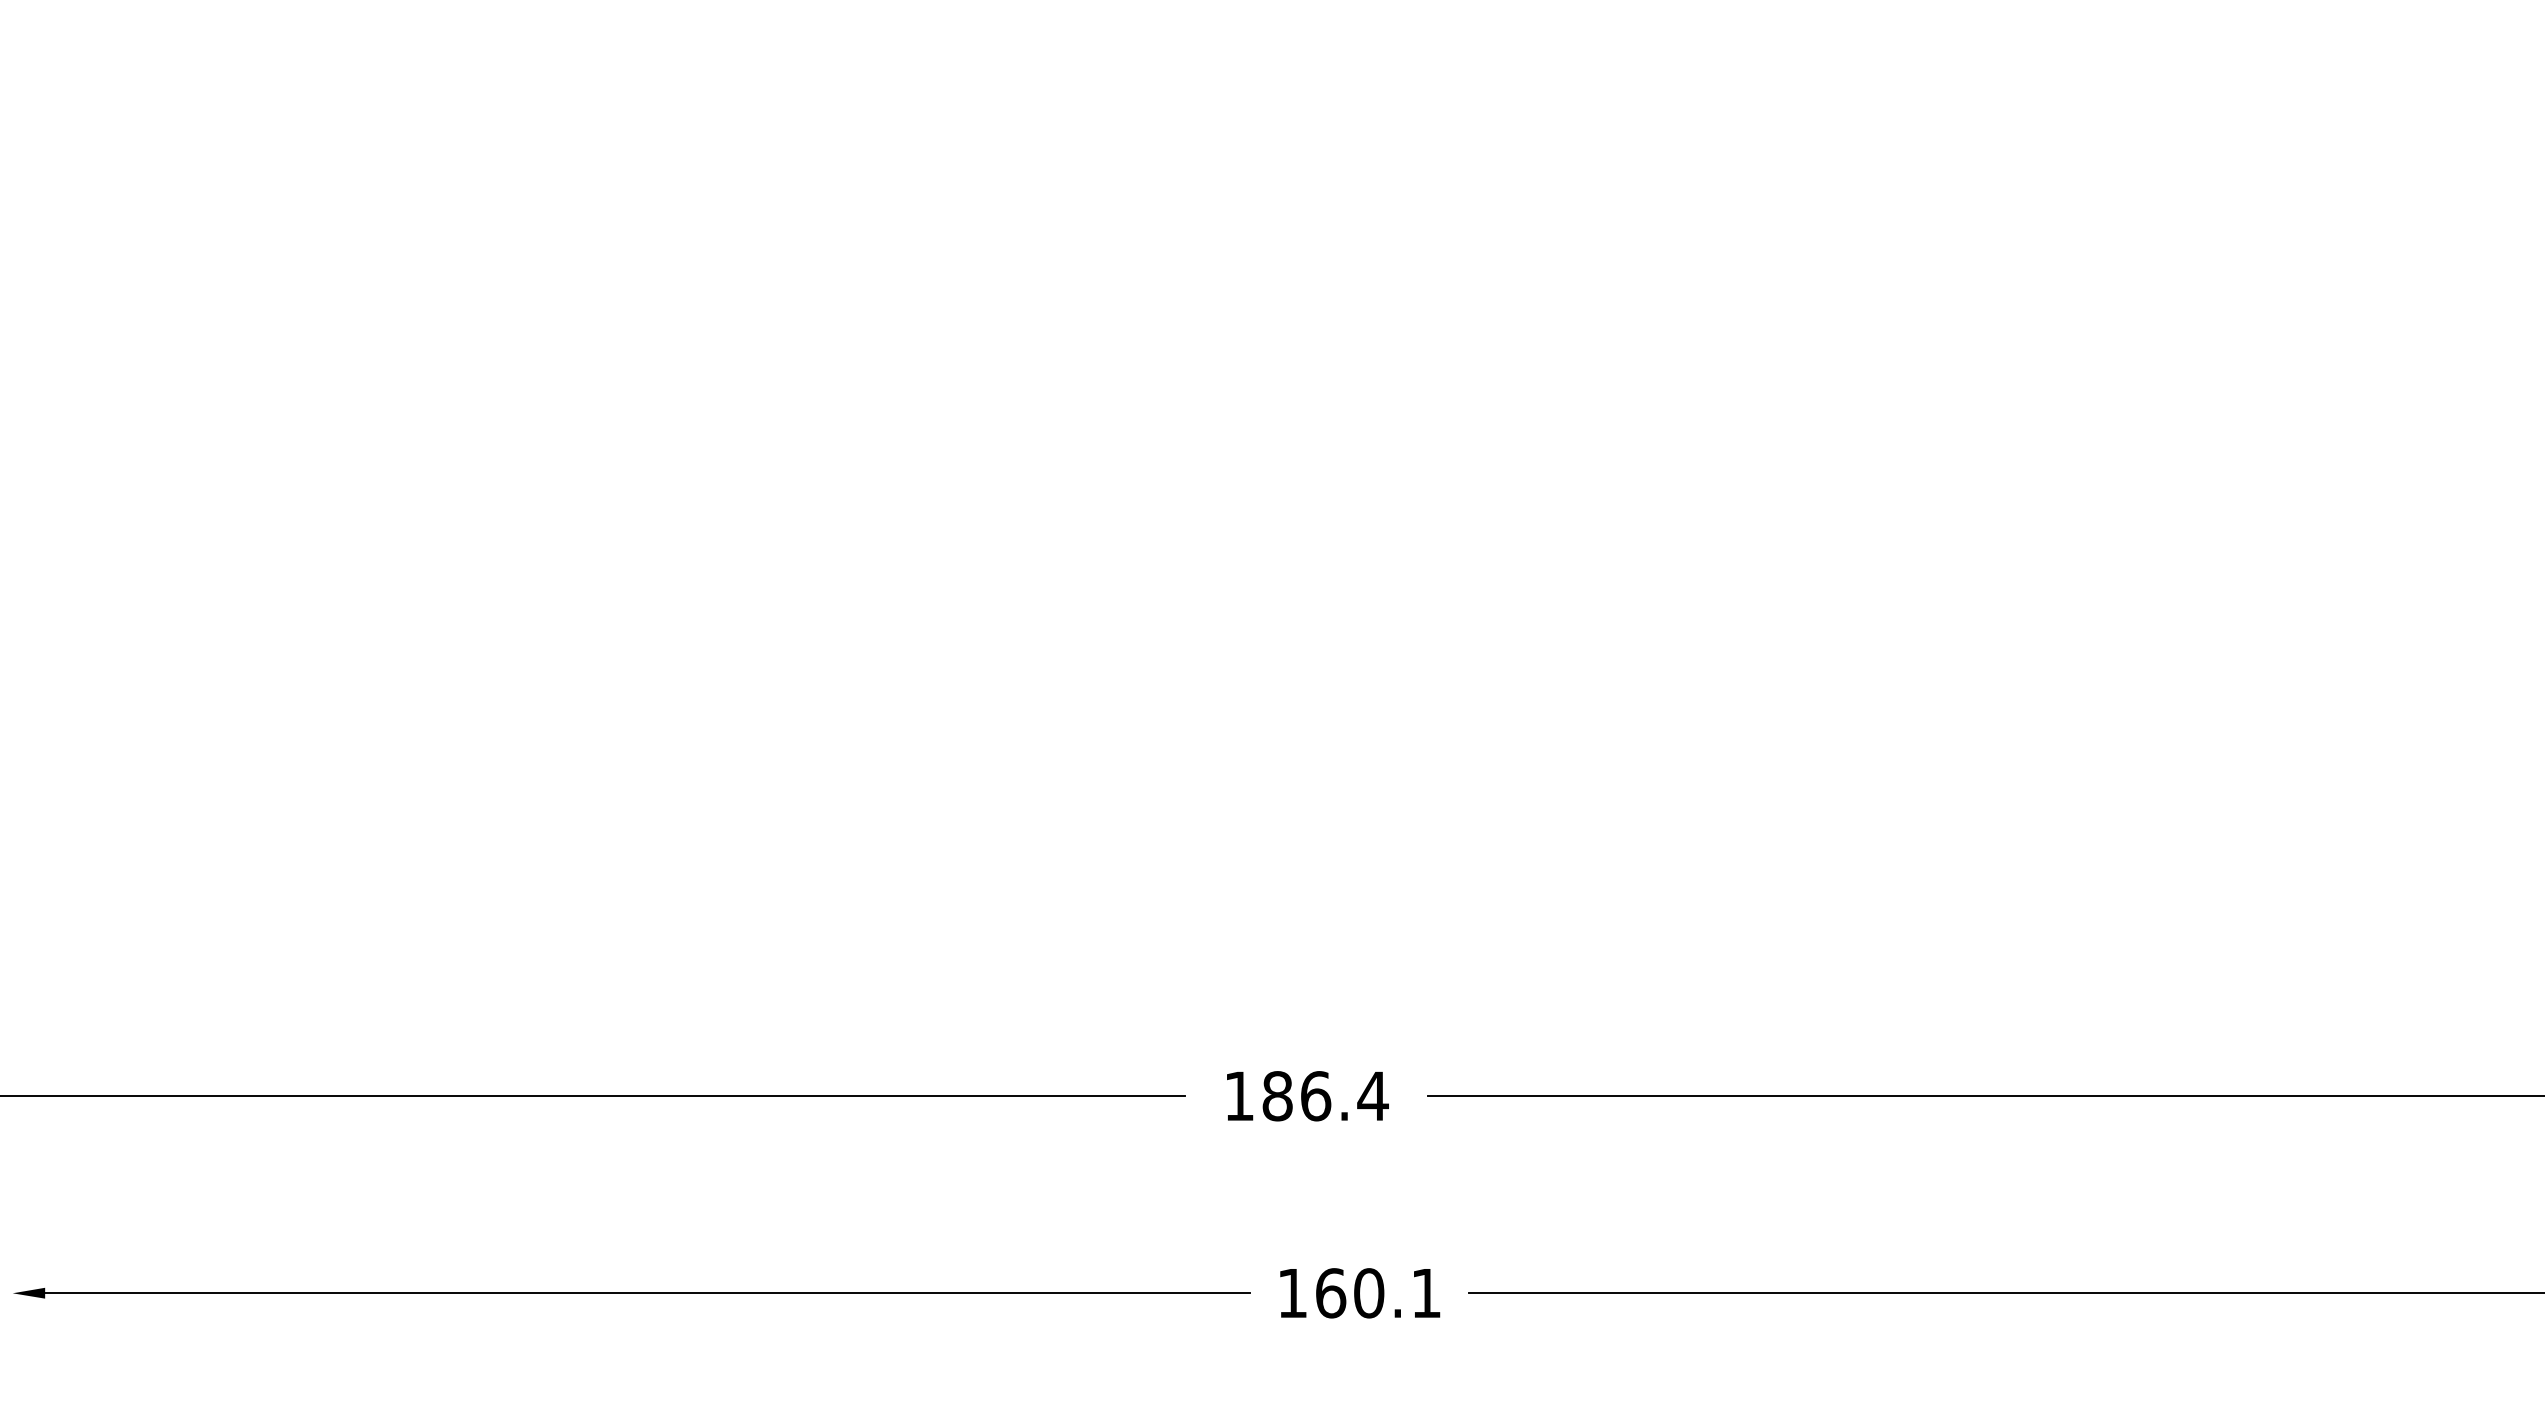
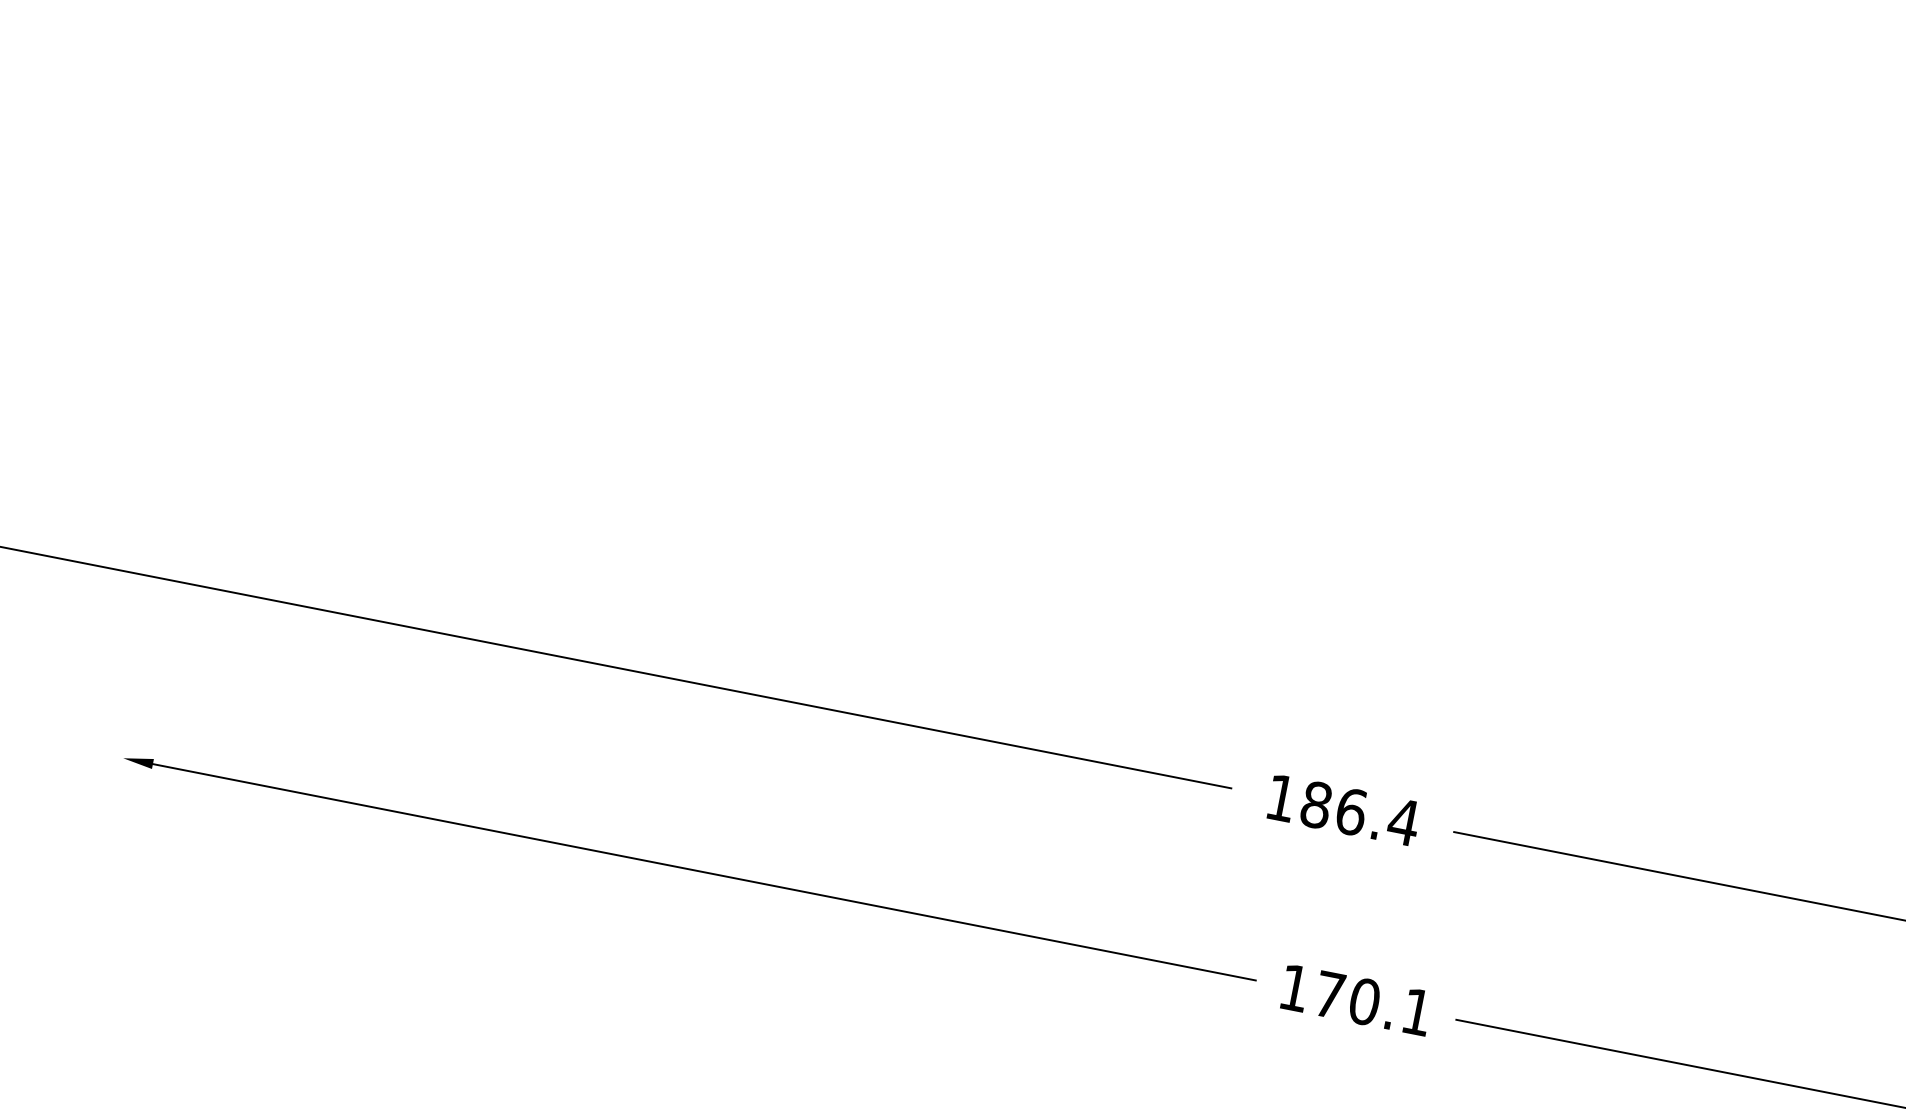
text: (1331, 1293) -> (1330, 995), 160.1 -> 170.1

